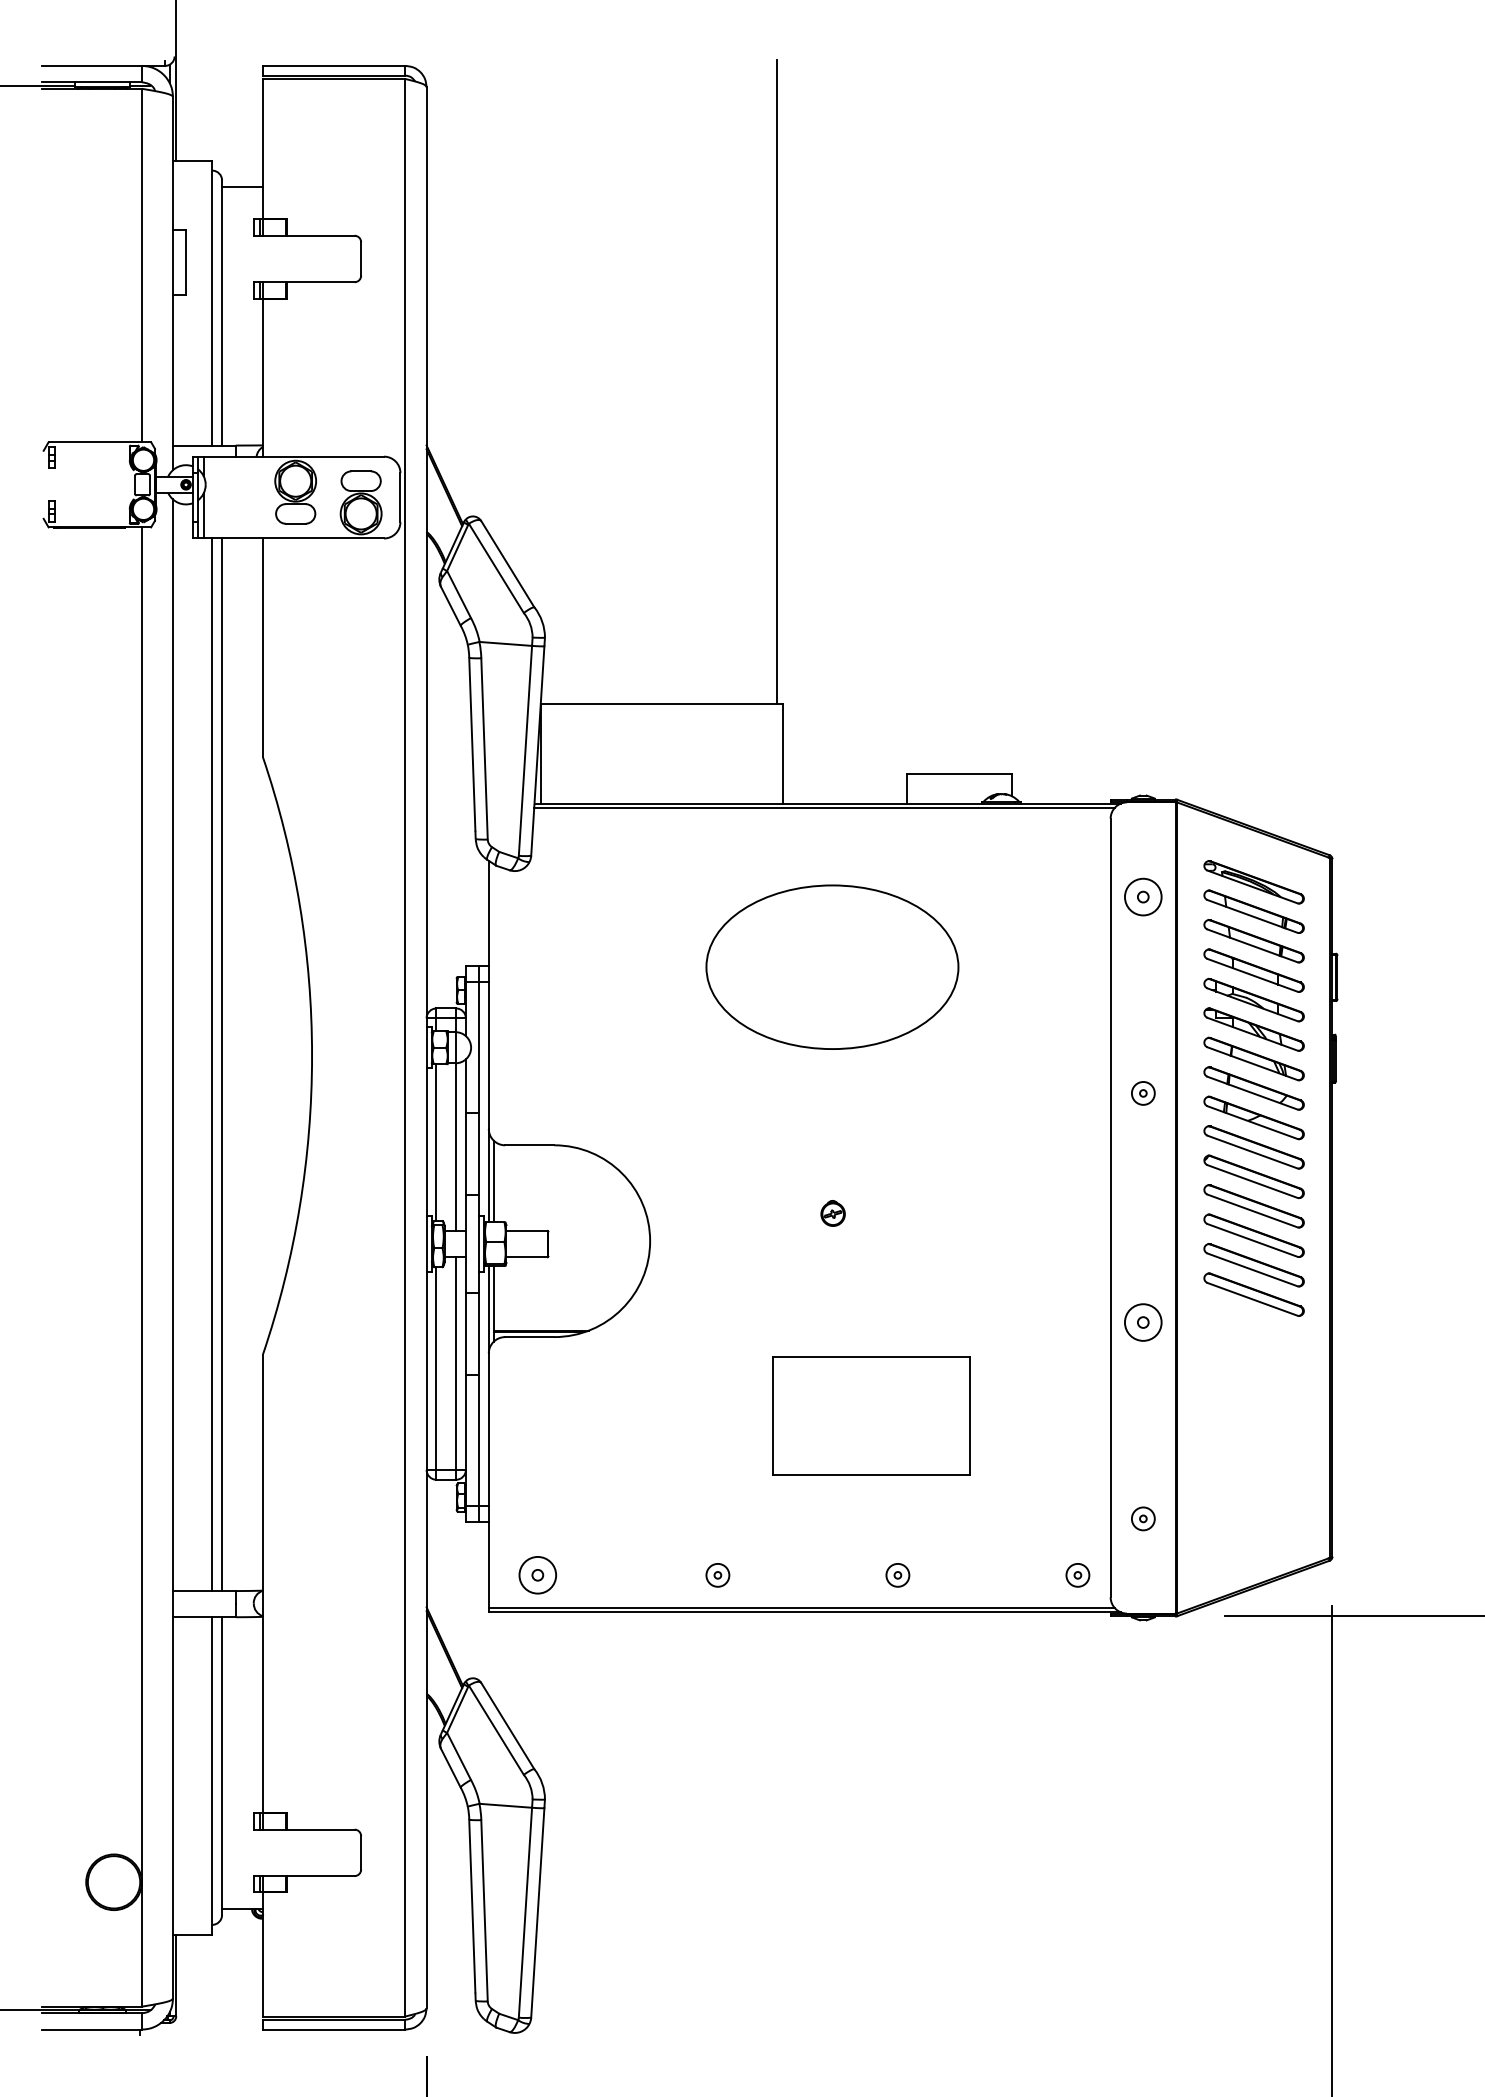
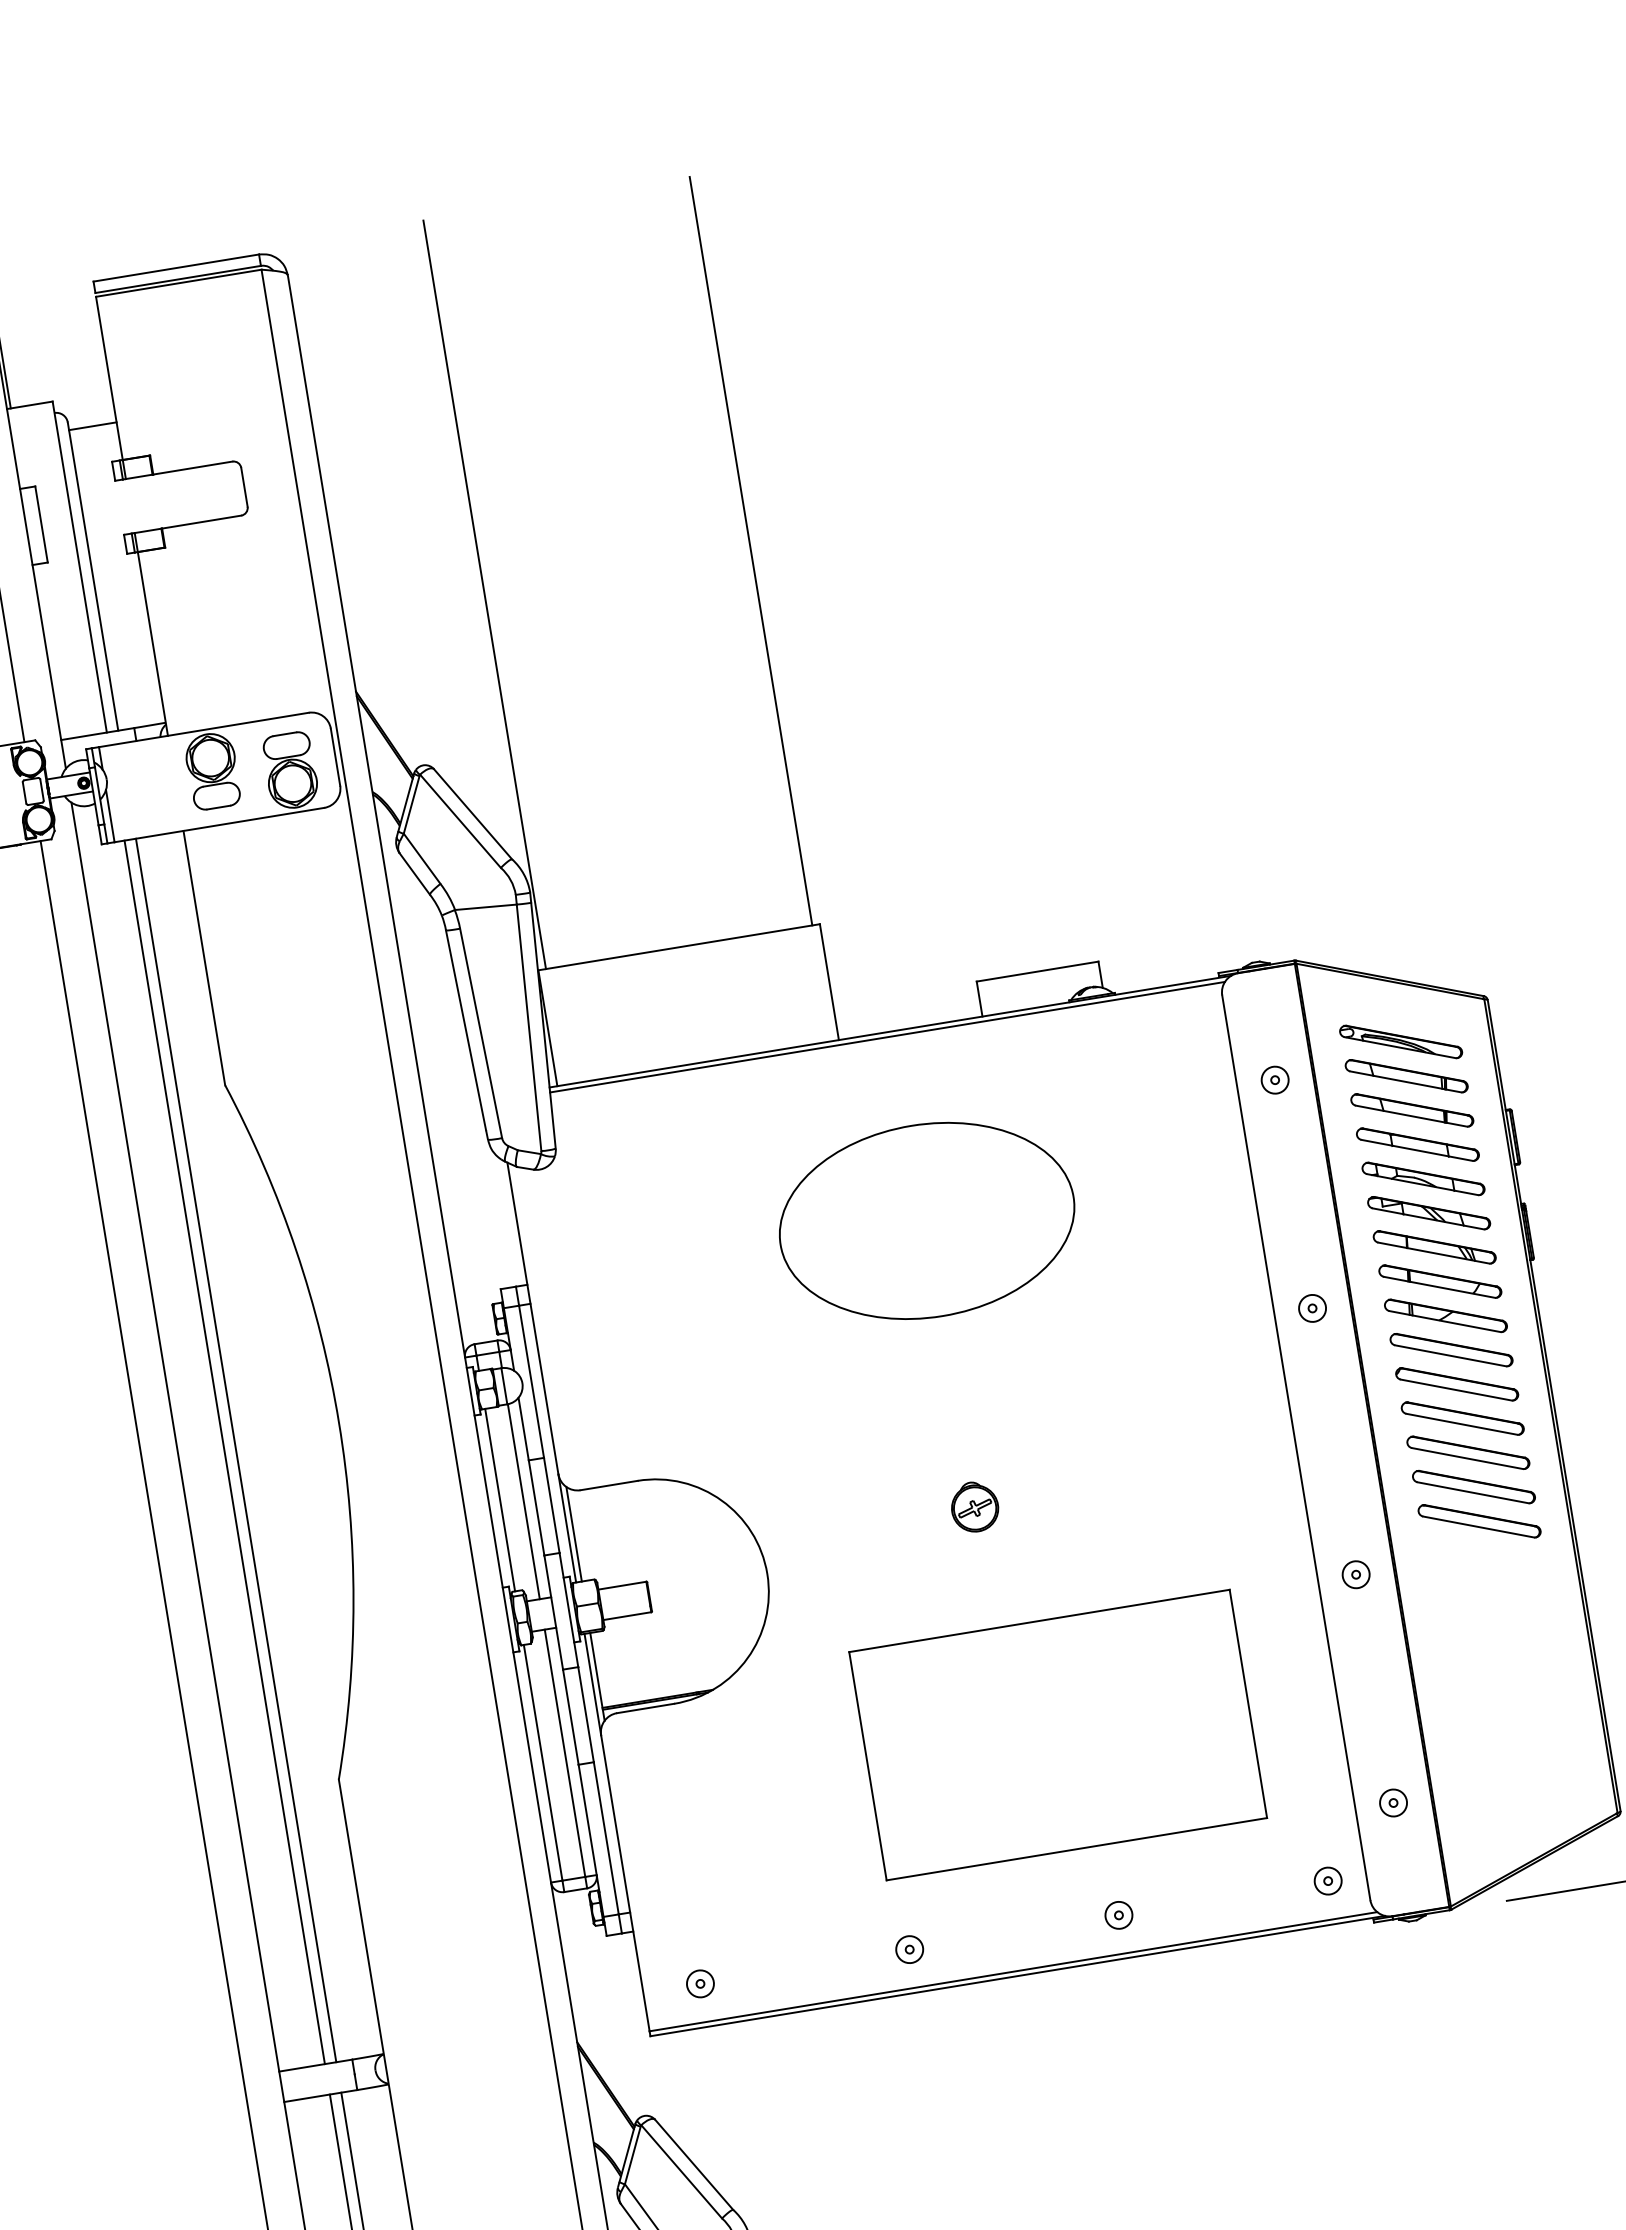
line: (547, 381) -> (484, 594), added
part: (1143, 896) -> (1275, 1079), size x0.62
part: (832, 1213) -> (974, 1507), size x1.67
part: (1143, 1322) -> (1356, 1574), size x0.62
part: (871, 1415) -> (1057, 1734), size x1.67
part: (537, 1575) -> (700, 1984), size x0.62

